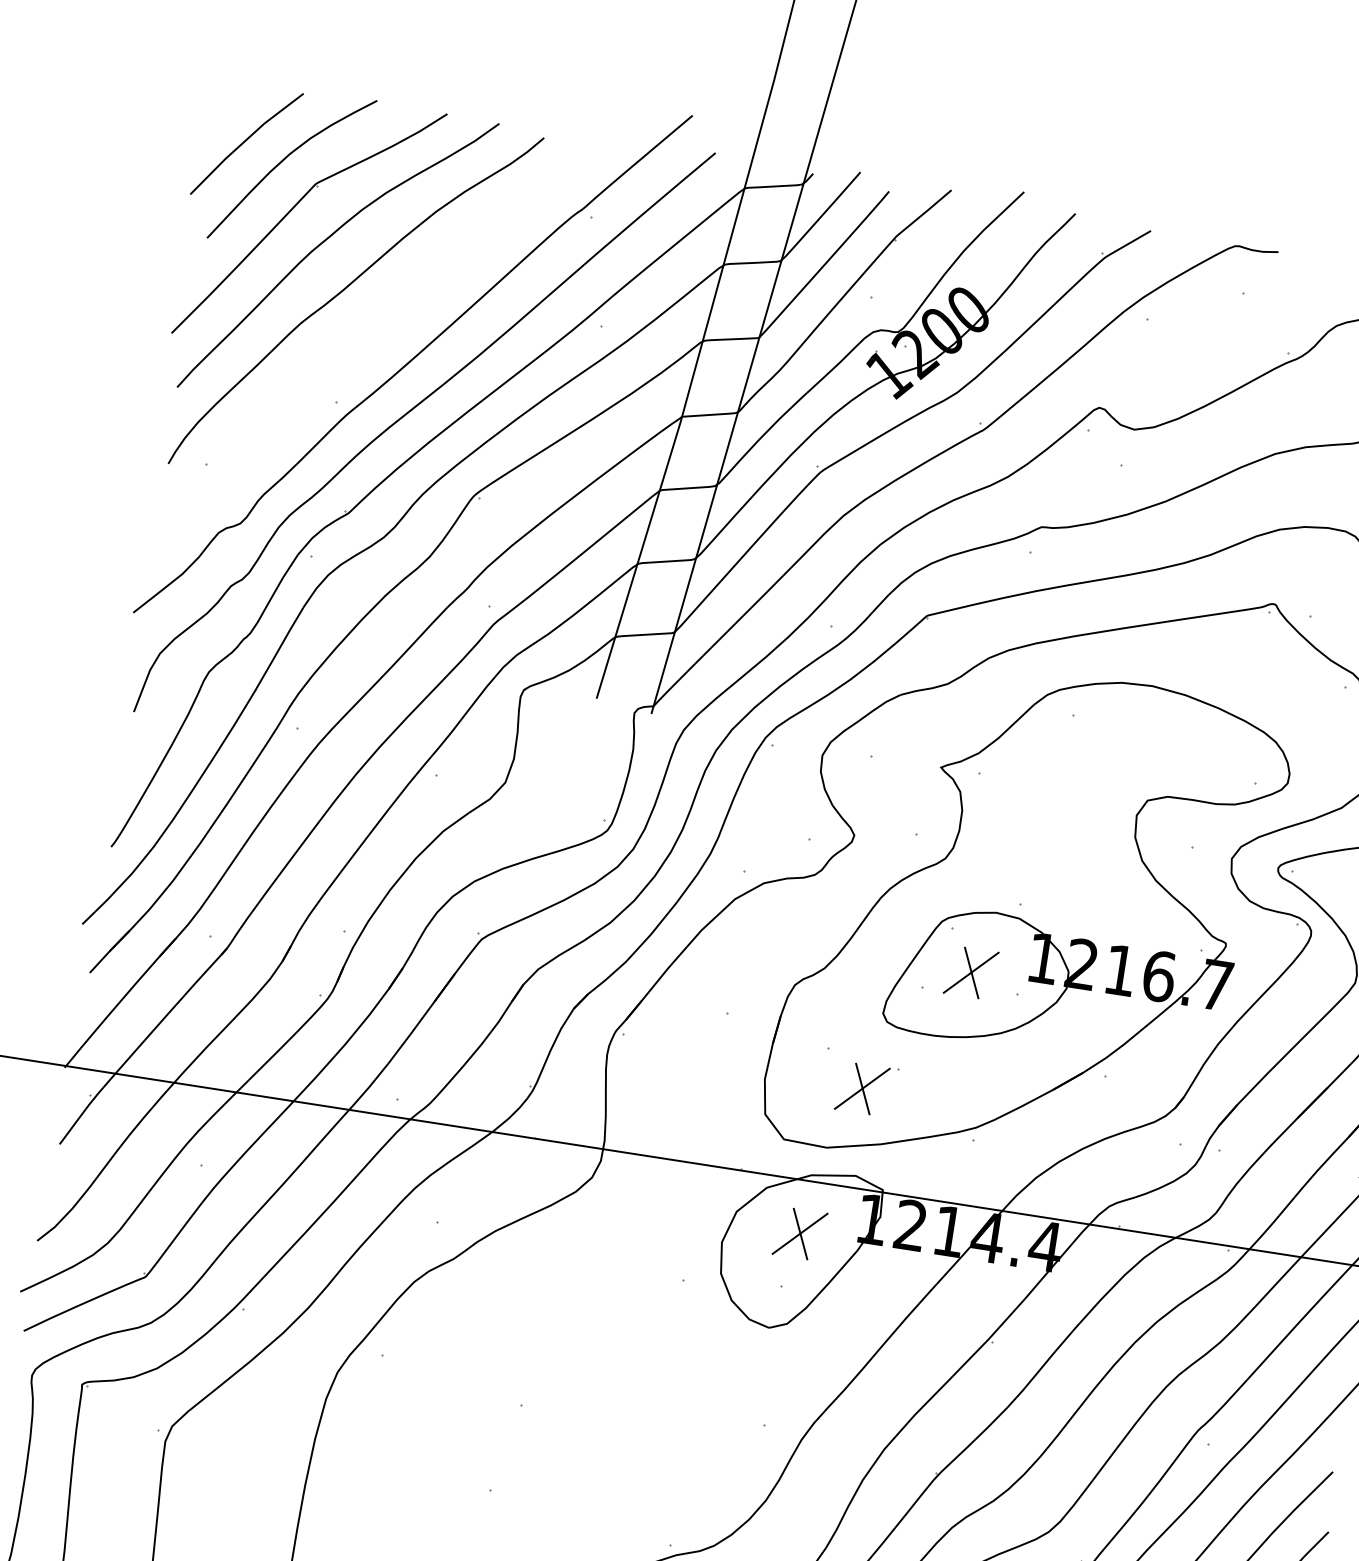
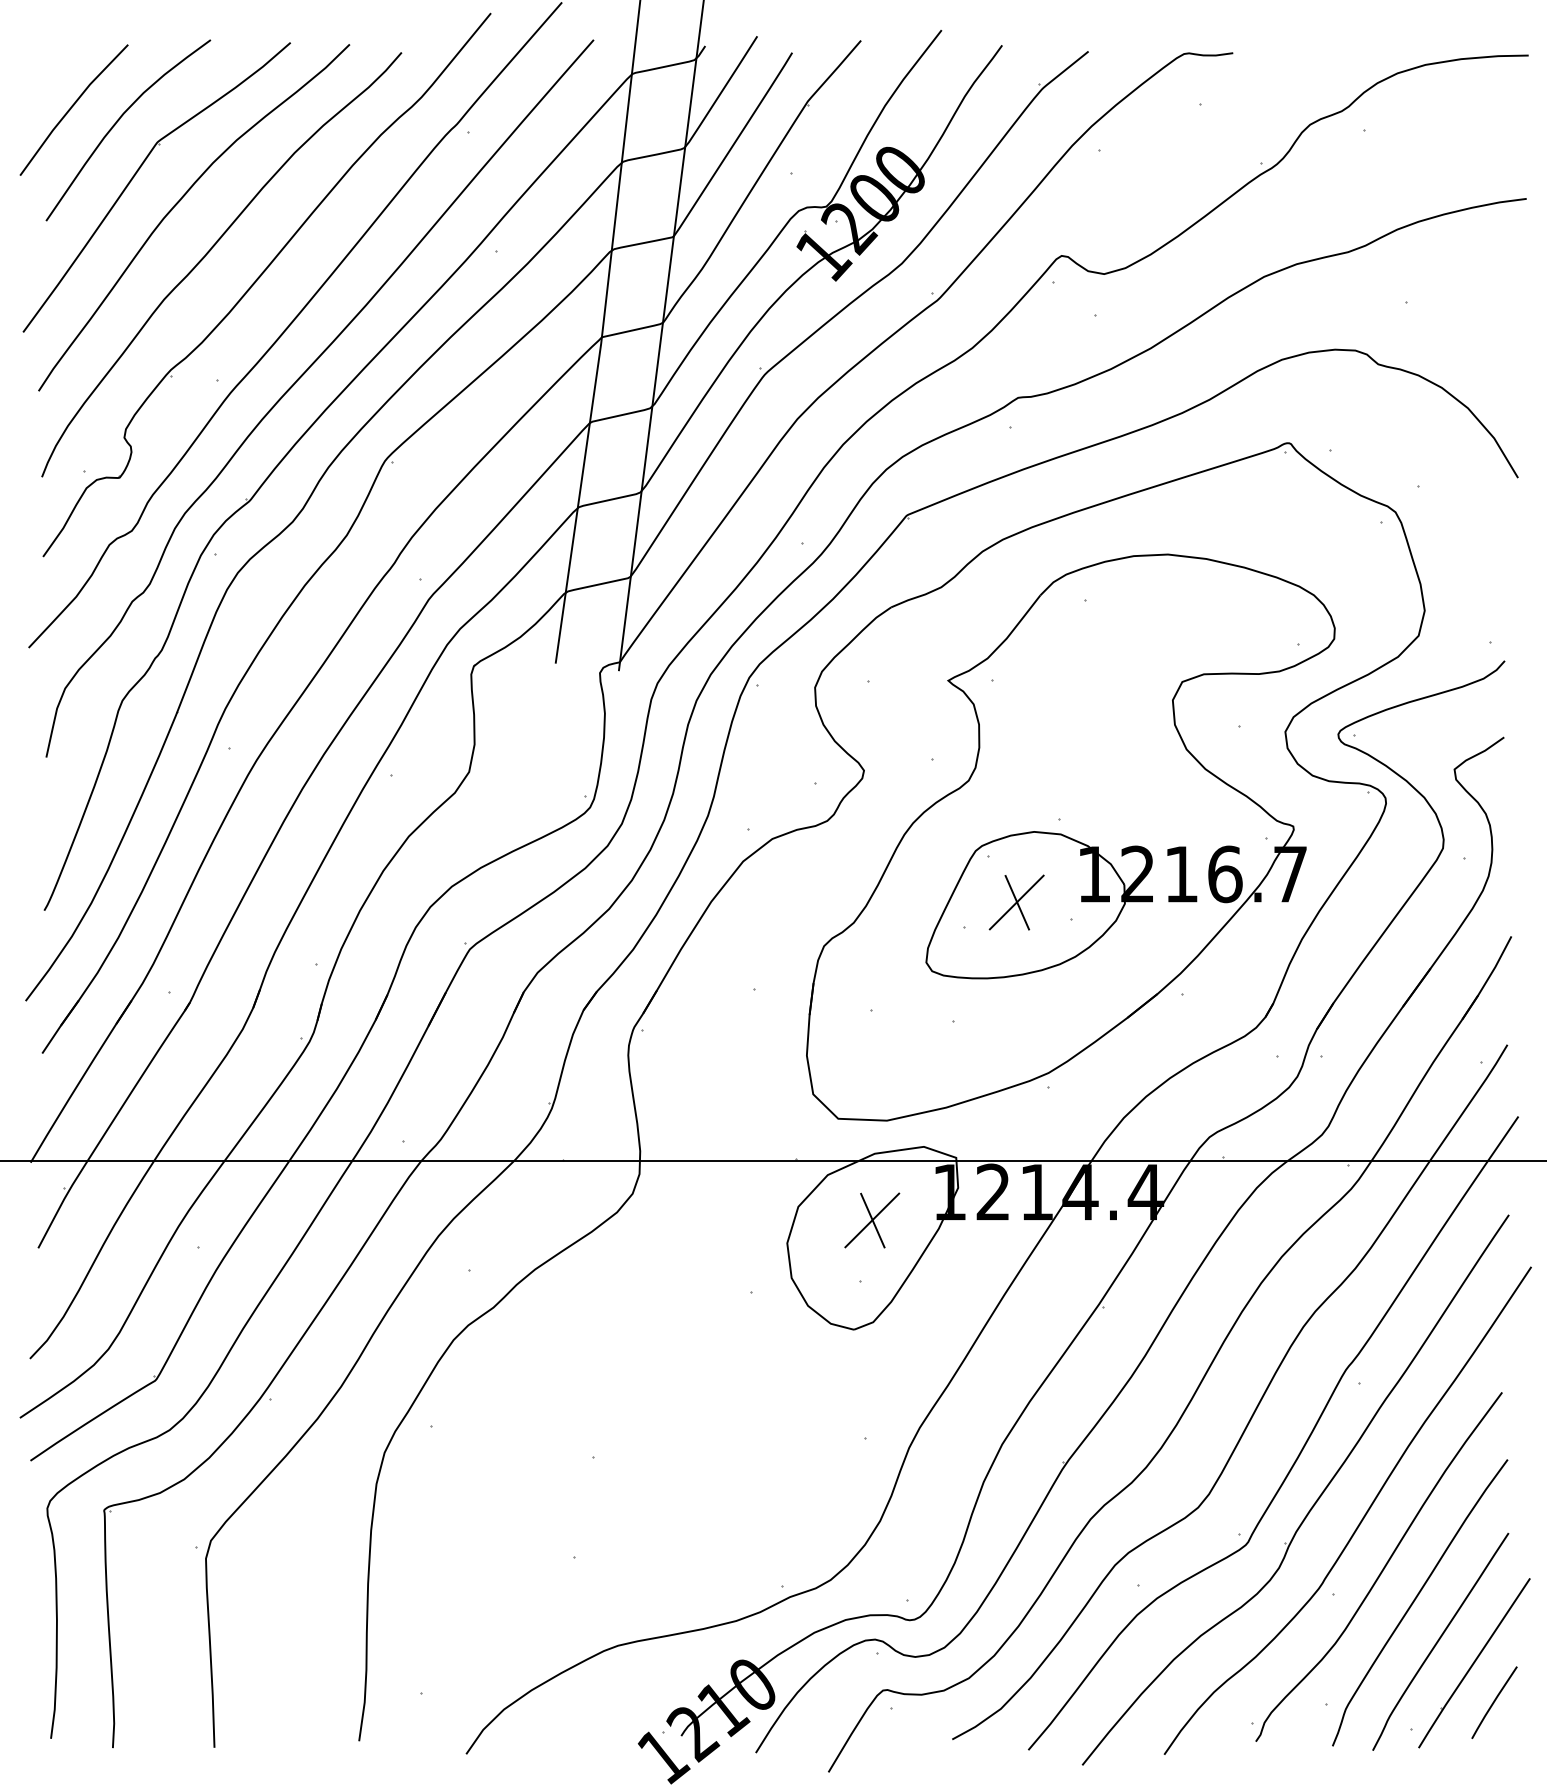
part: (388, 317) -> (260, 277), added
part: (862, 1088) -> (916, 1049), removed

